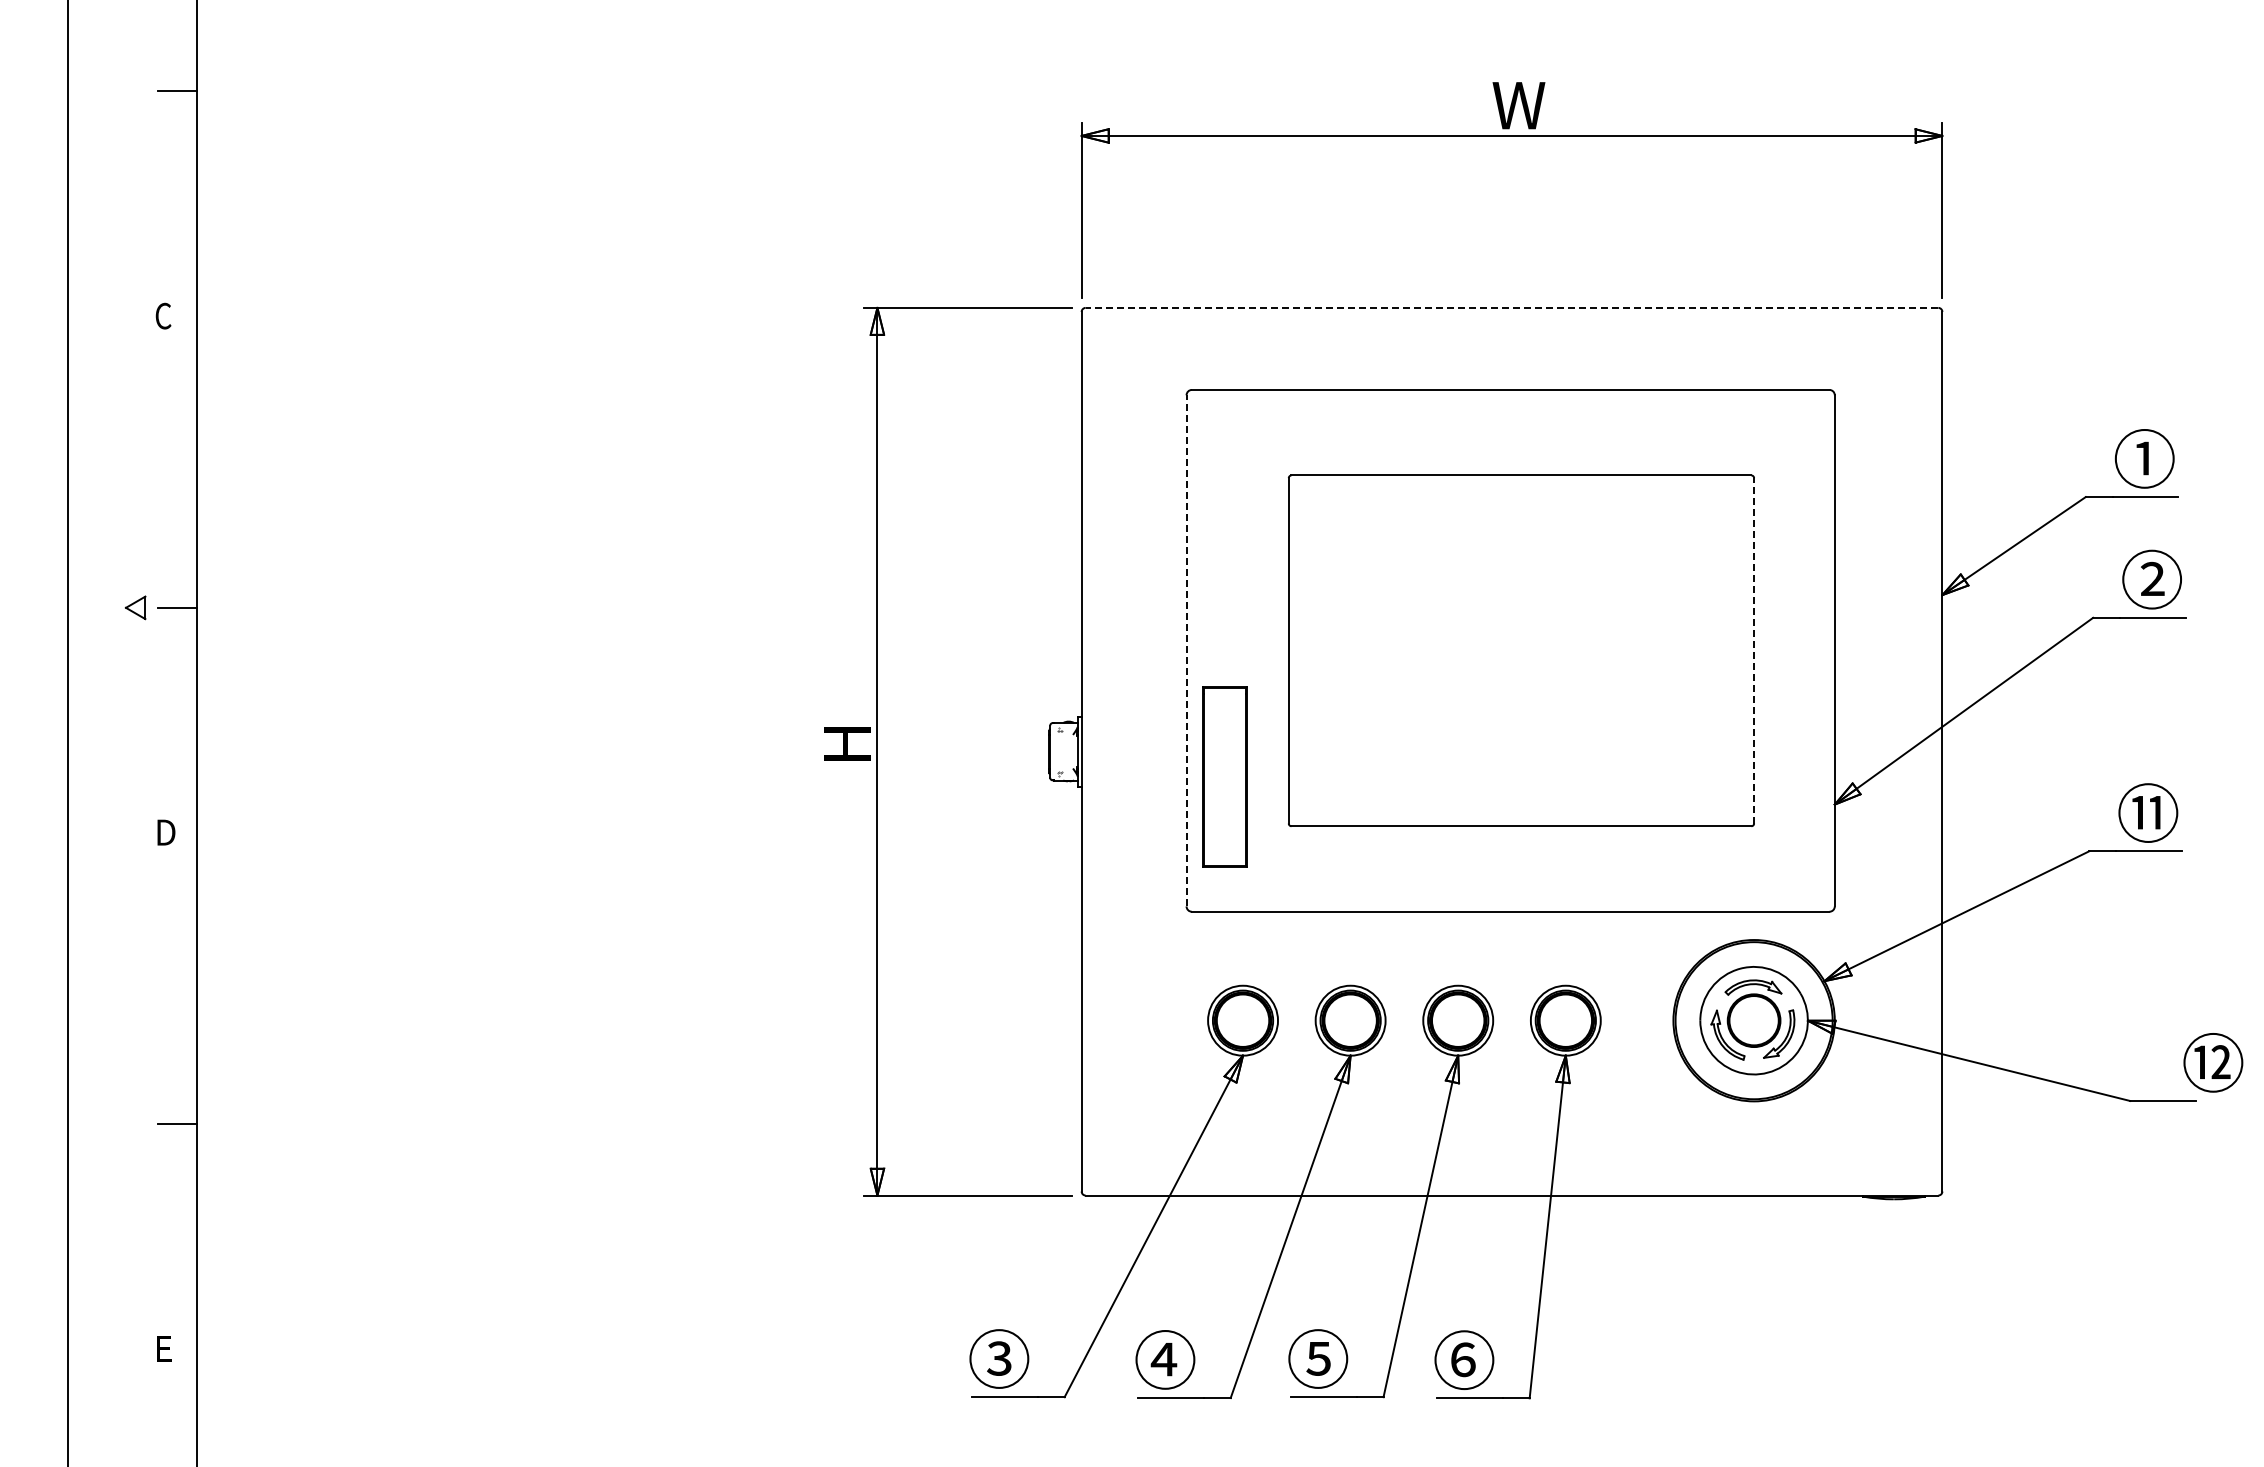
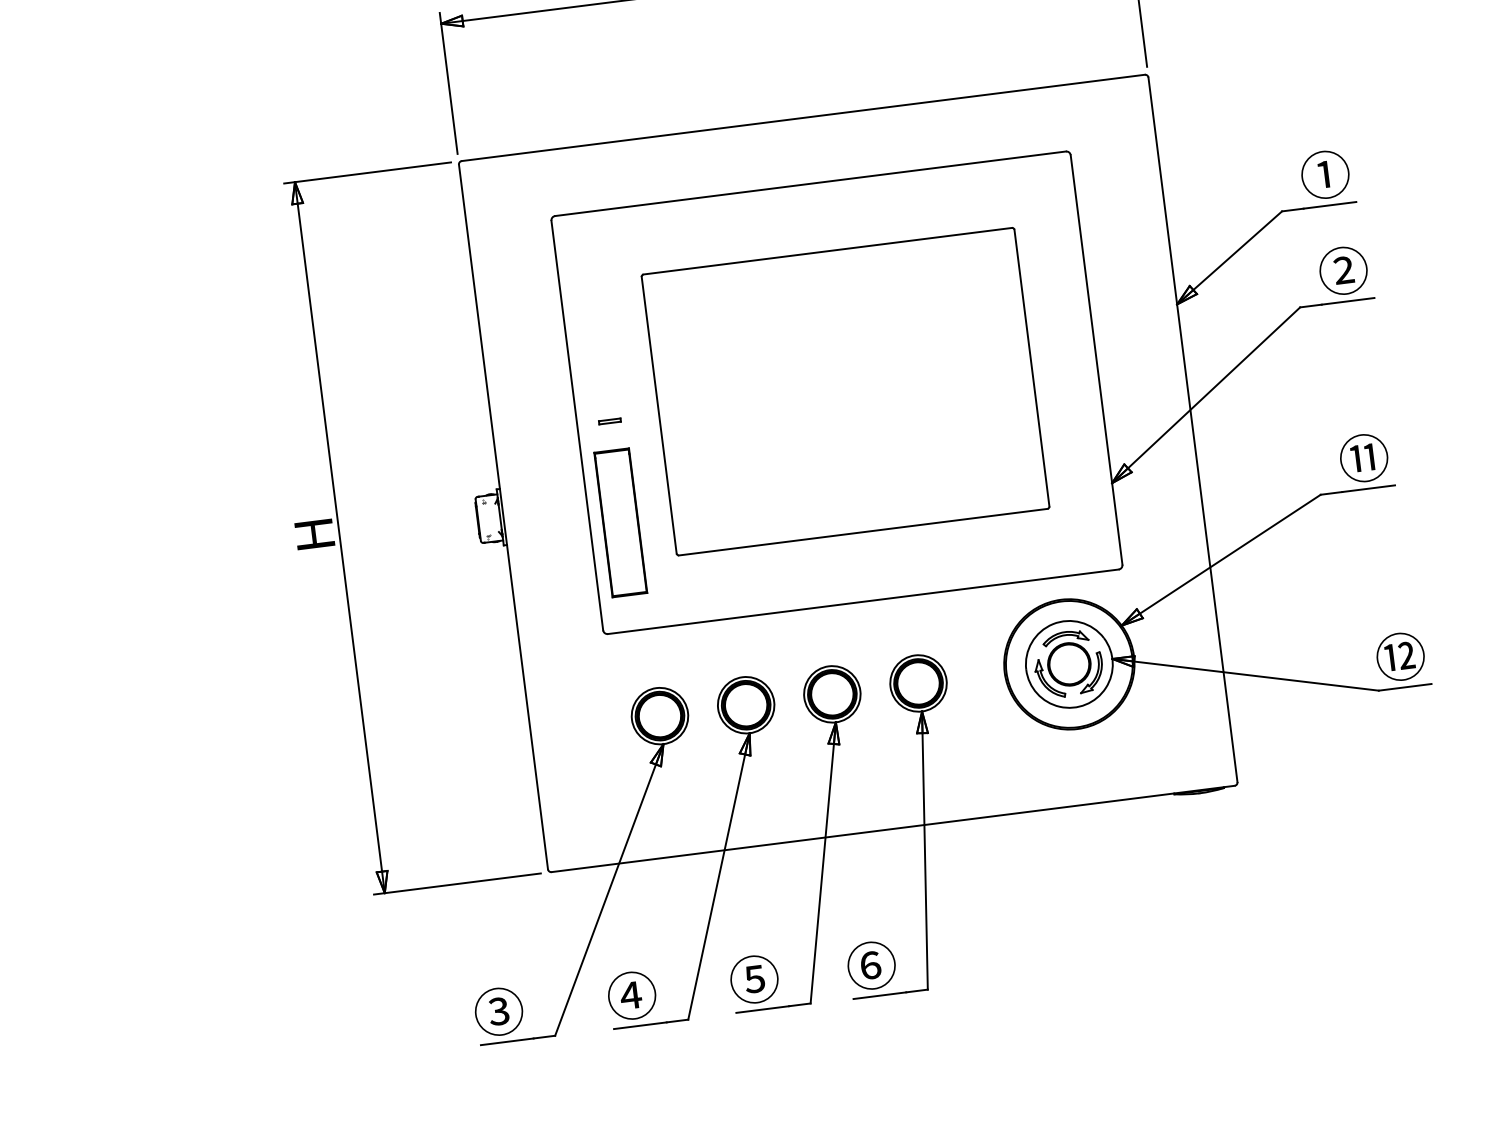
line: (1511, 307) -> (802, 117), dashed -> solid
line: (1186, 650) -> (577, 425), dashed -> solid
part: (1227, 650) -> (610, 421), added
line: (1754, 650) -> (1032, 367), dashed -> solid
text: (2213, 1062) -> (1400, 656), moved

